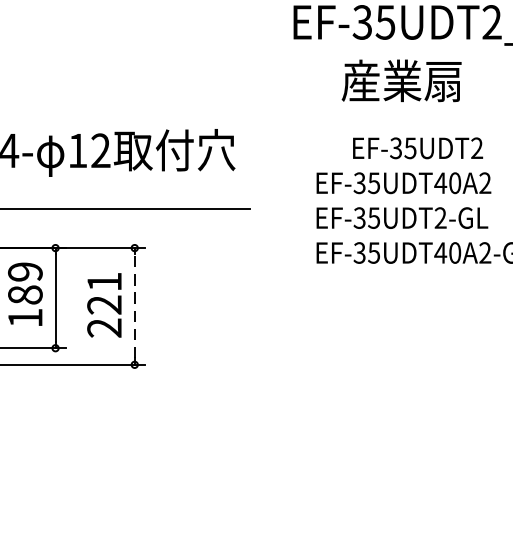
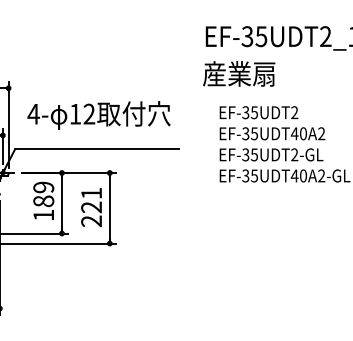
text: (402, 80) -> (239, 73), moved
text: (417, 147) -> (258, 112), moved
line: (134, 305) -> (109, 207), dashed -> solid

